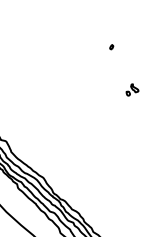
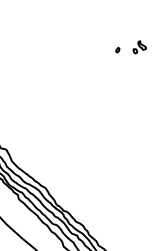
part: (132, 90) -> (139, 47), moved

